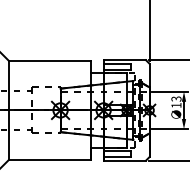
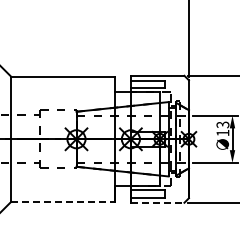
line: (49, 159) -> (62, 201), solid -> dashed
line: (124, 160) -> (157, 202), solid -> dashed

